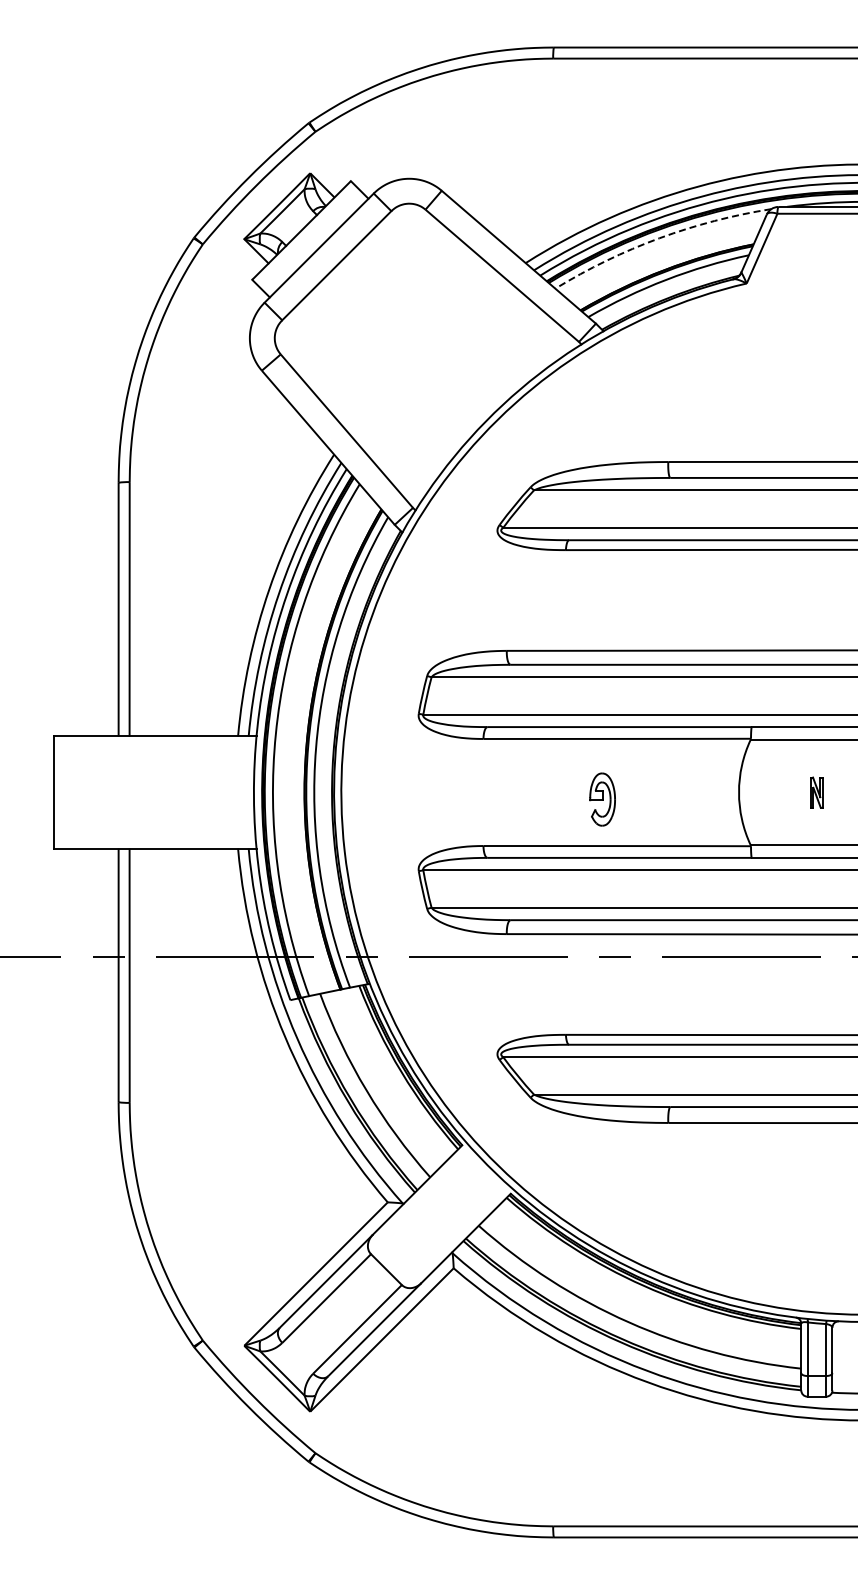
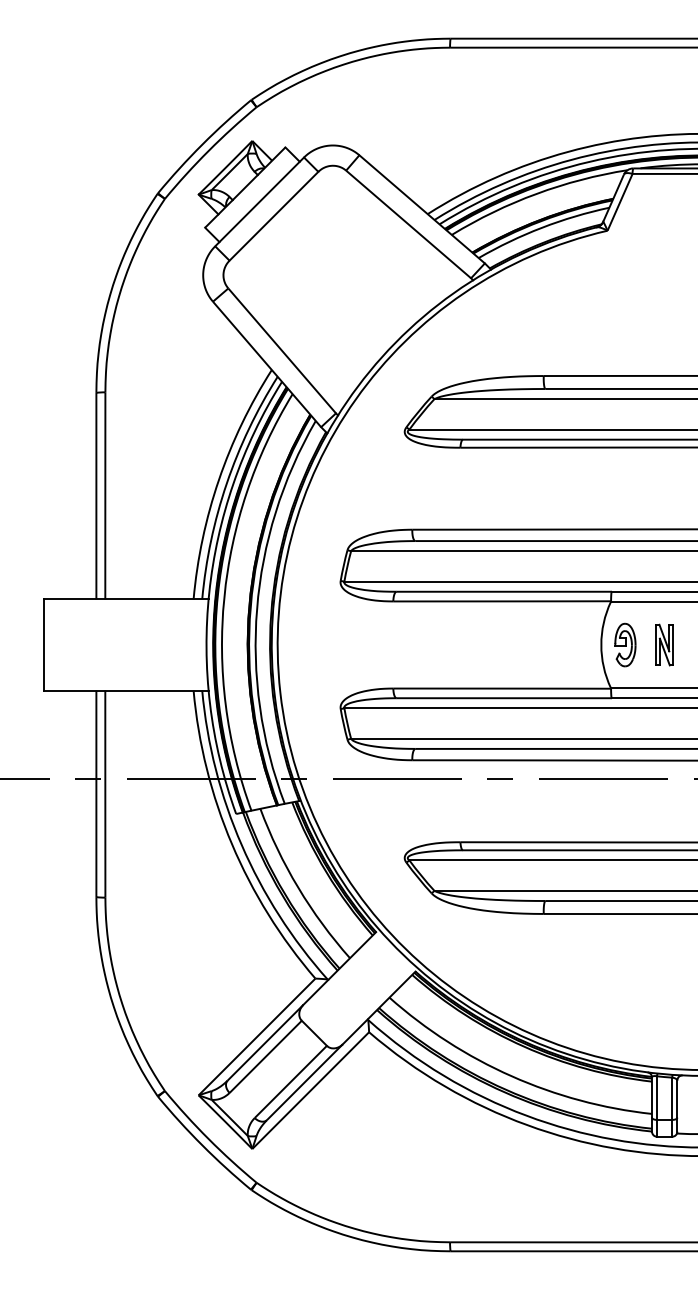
arc: (659, 238) -> (536, 194), dashed -> solid
part: (816, 792) -> (664, 645), size x1.67
part: (602, 799) -> (625, 645), moved

